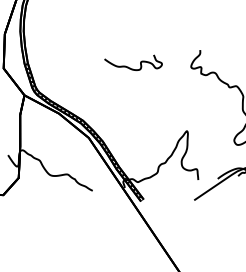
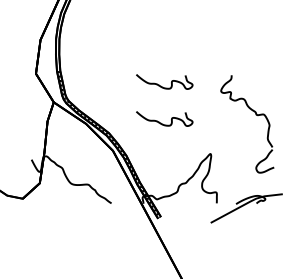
curve: (134, 104) -> (161, 122), added

